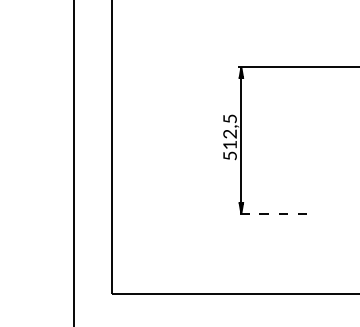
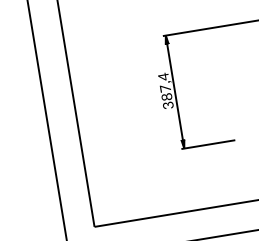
text: (229, 137) -> (165, 91), 512,5 -> 387,4
line: (272, 213) -> (208, 144), dashed -> solid

